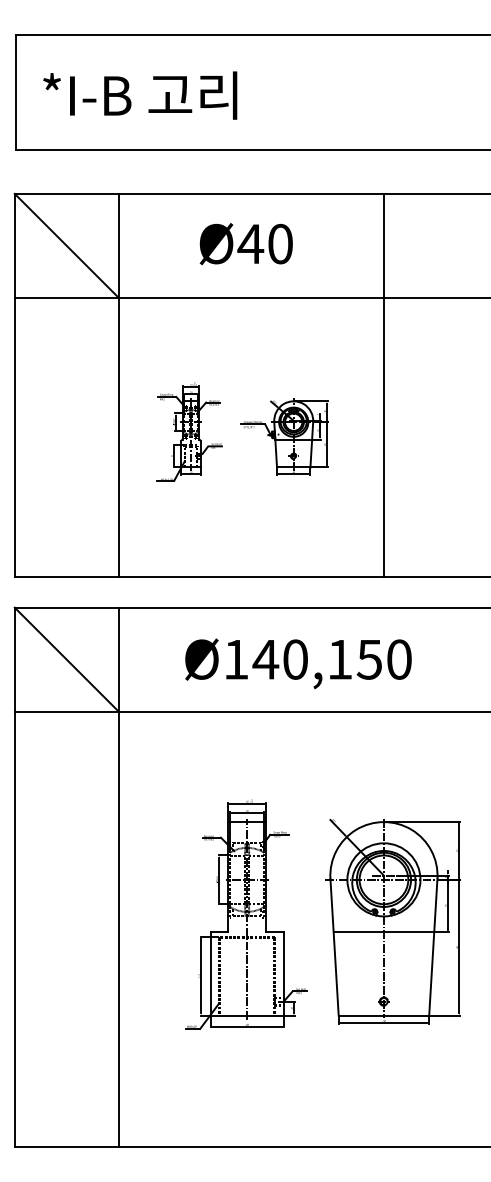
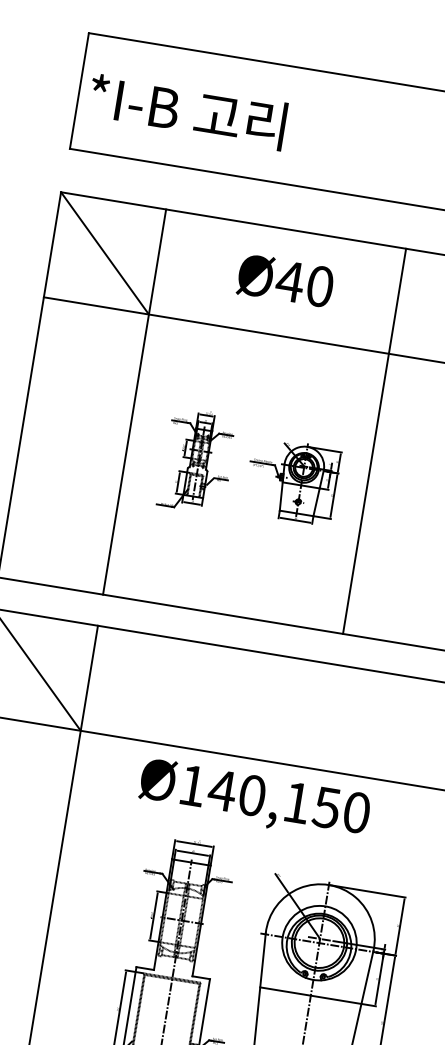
text: (140, 95) -> (187, 111), moved
line: (383, 384) -> (374, 440), moved
text: (298, 663) -> (254, 799), moved

